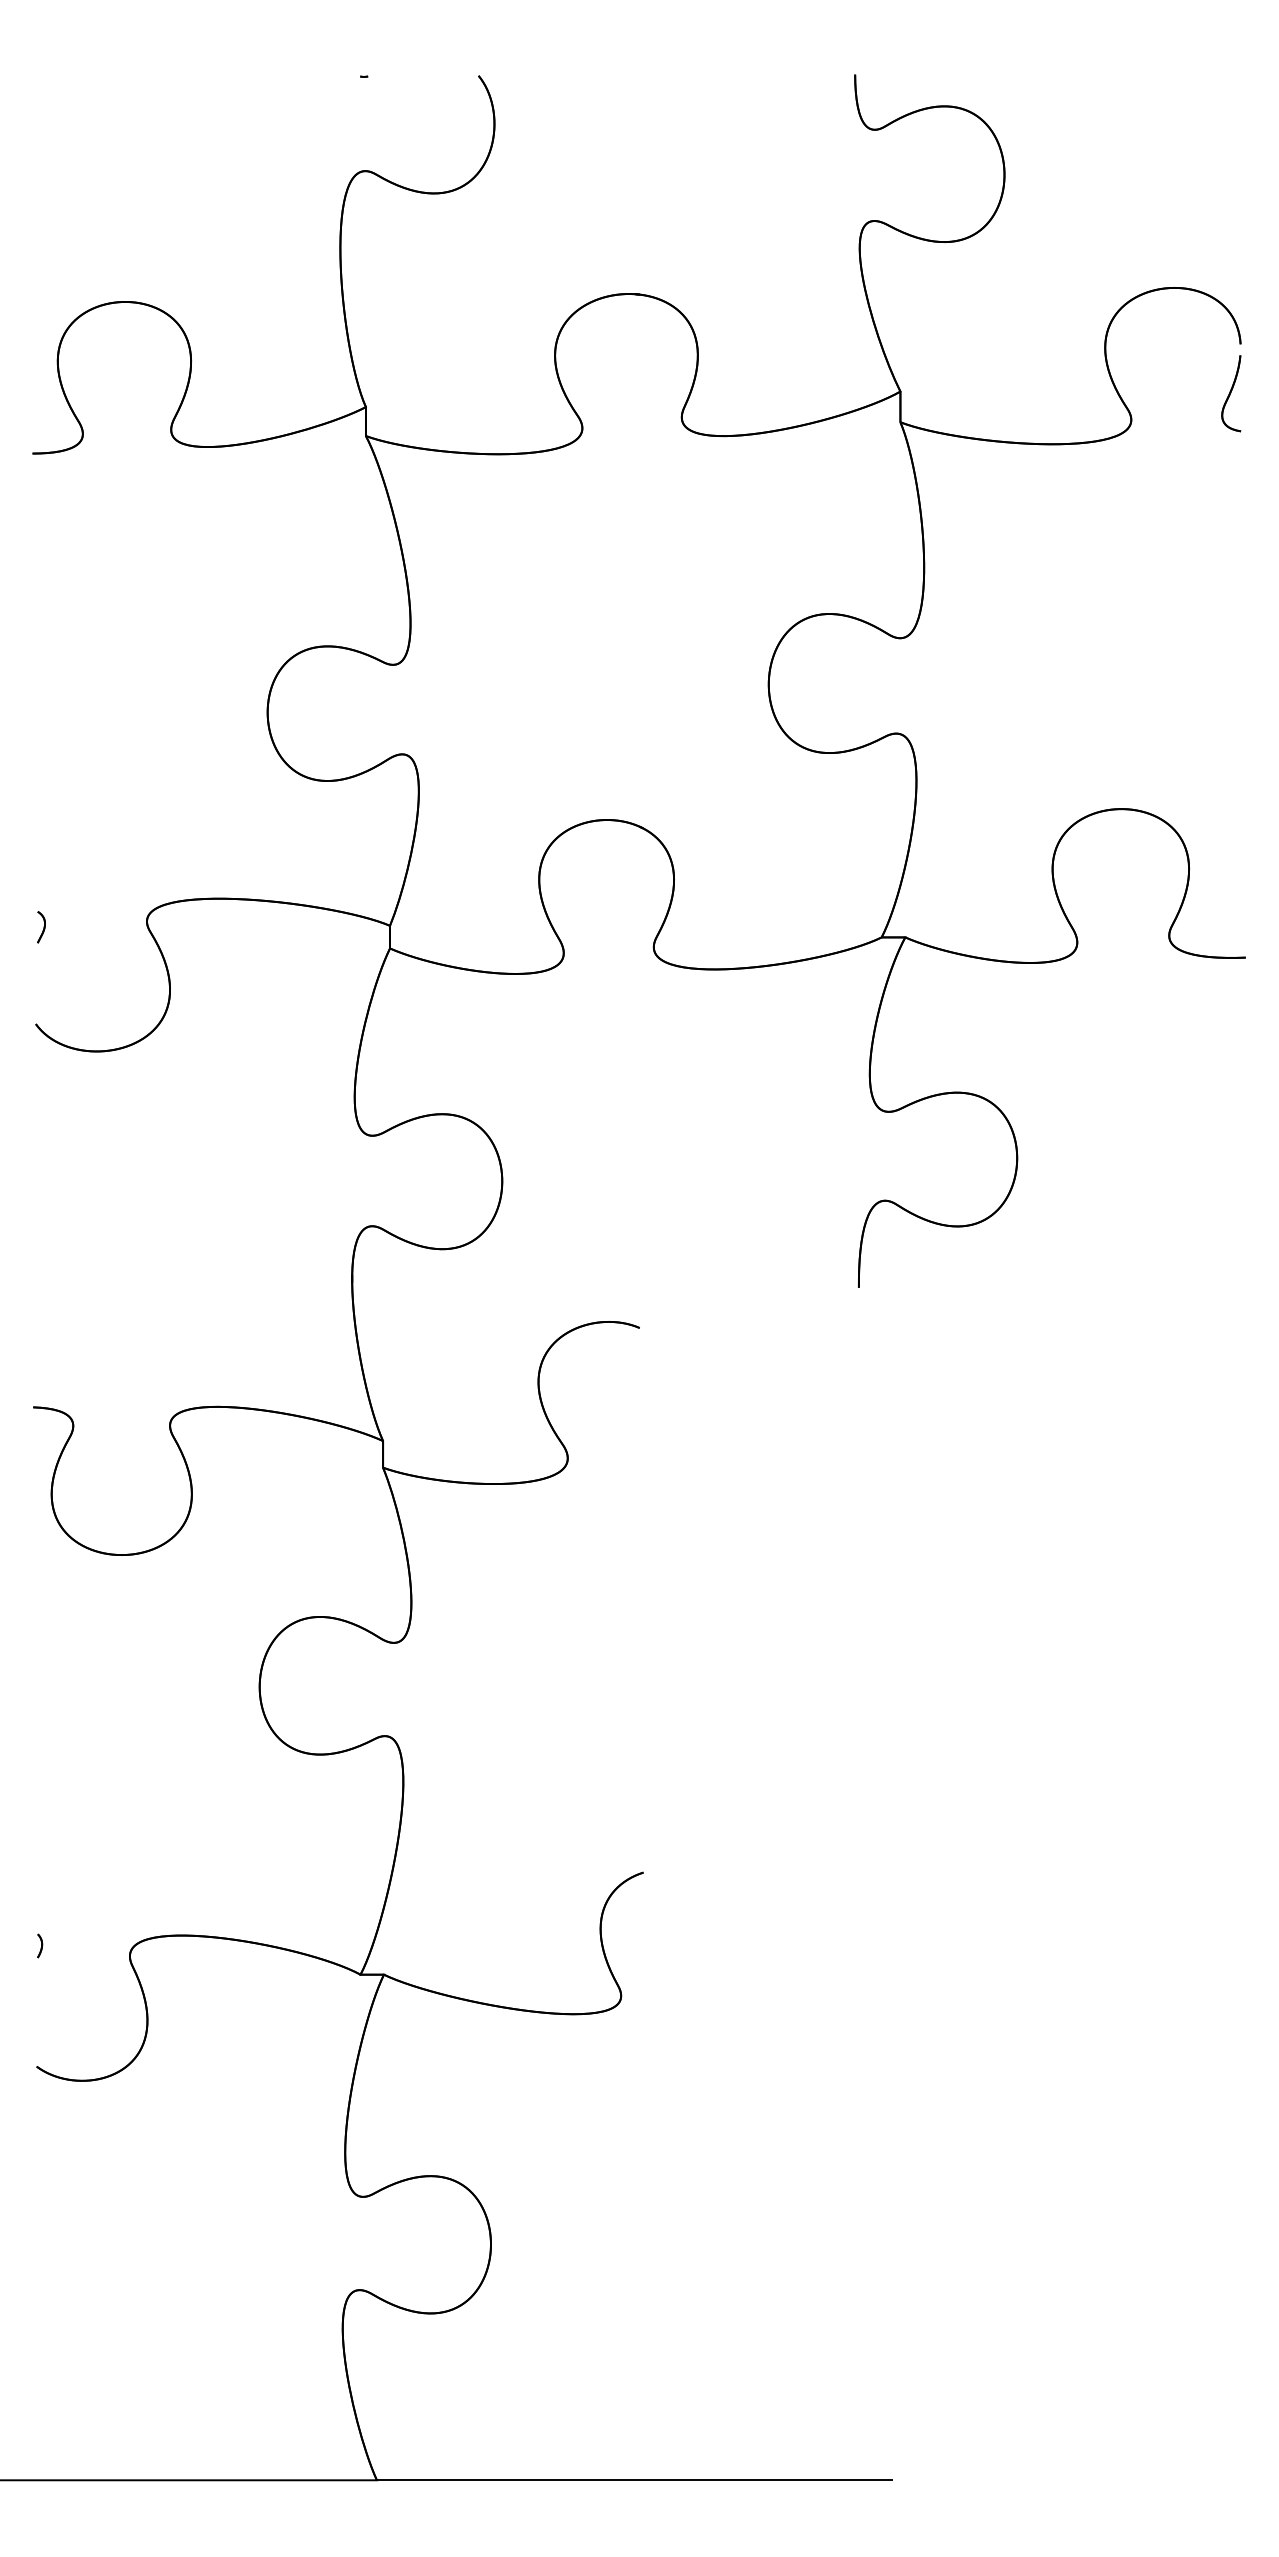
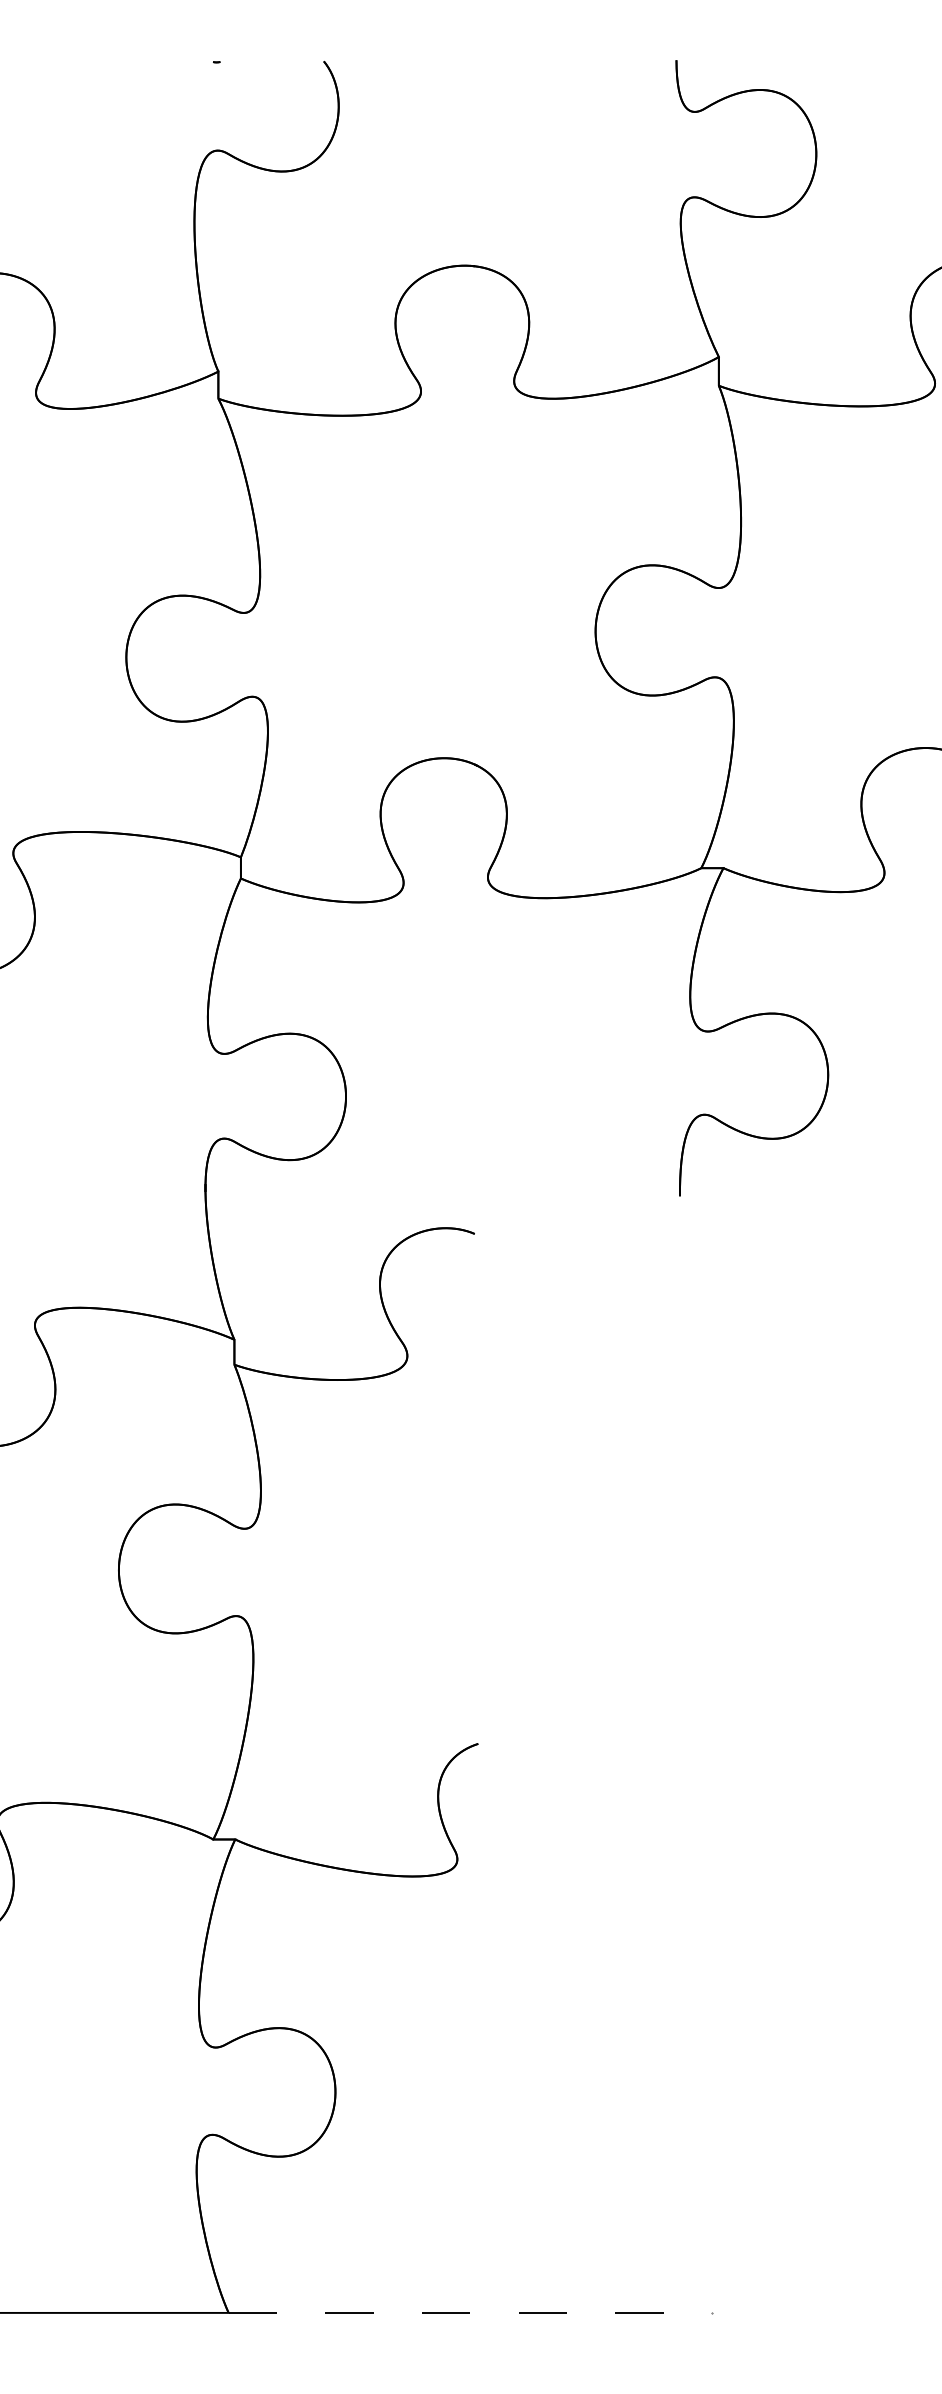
line: (635, 2480) -> (470, 2313), solid -> dashed

